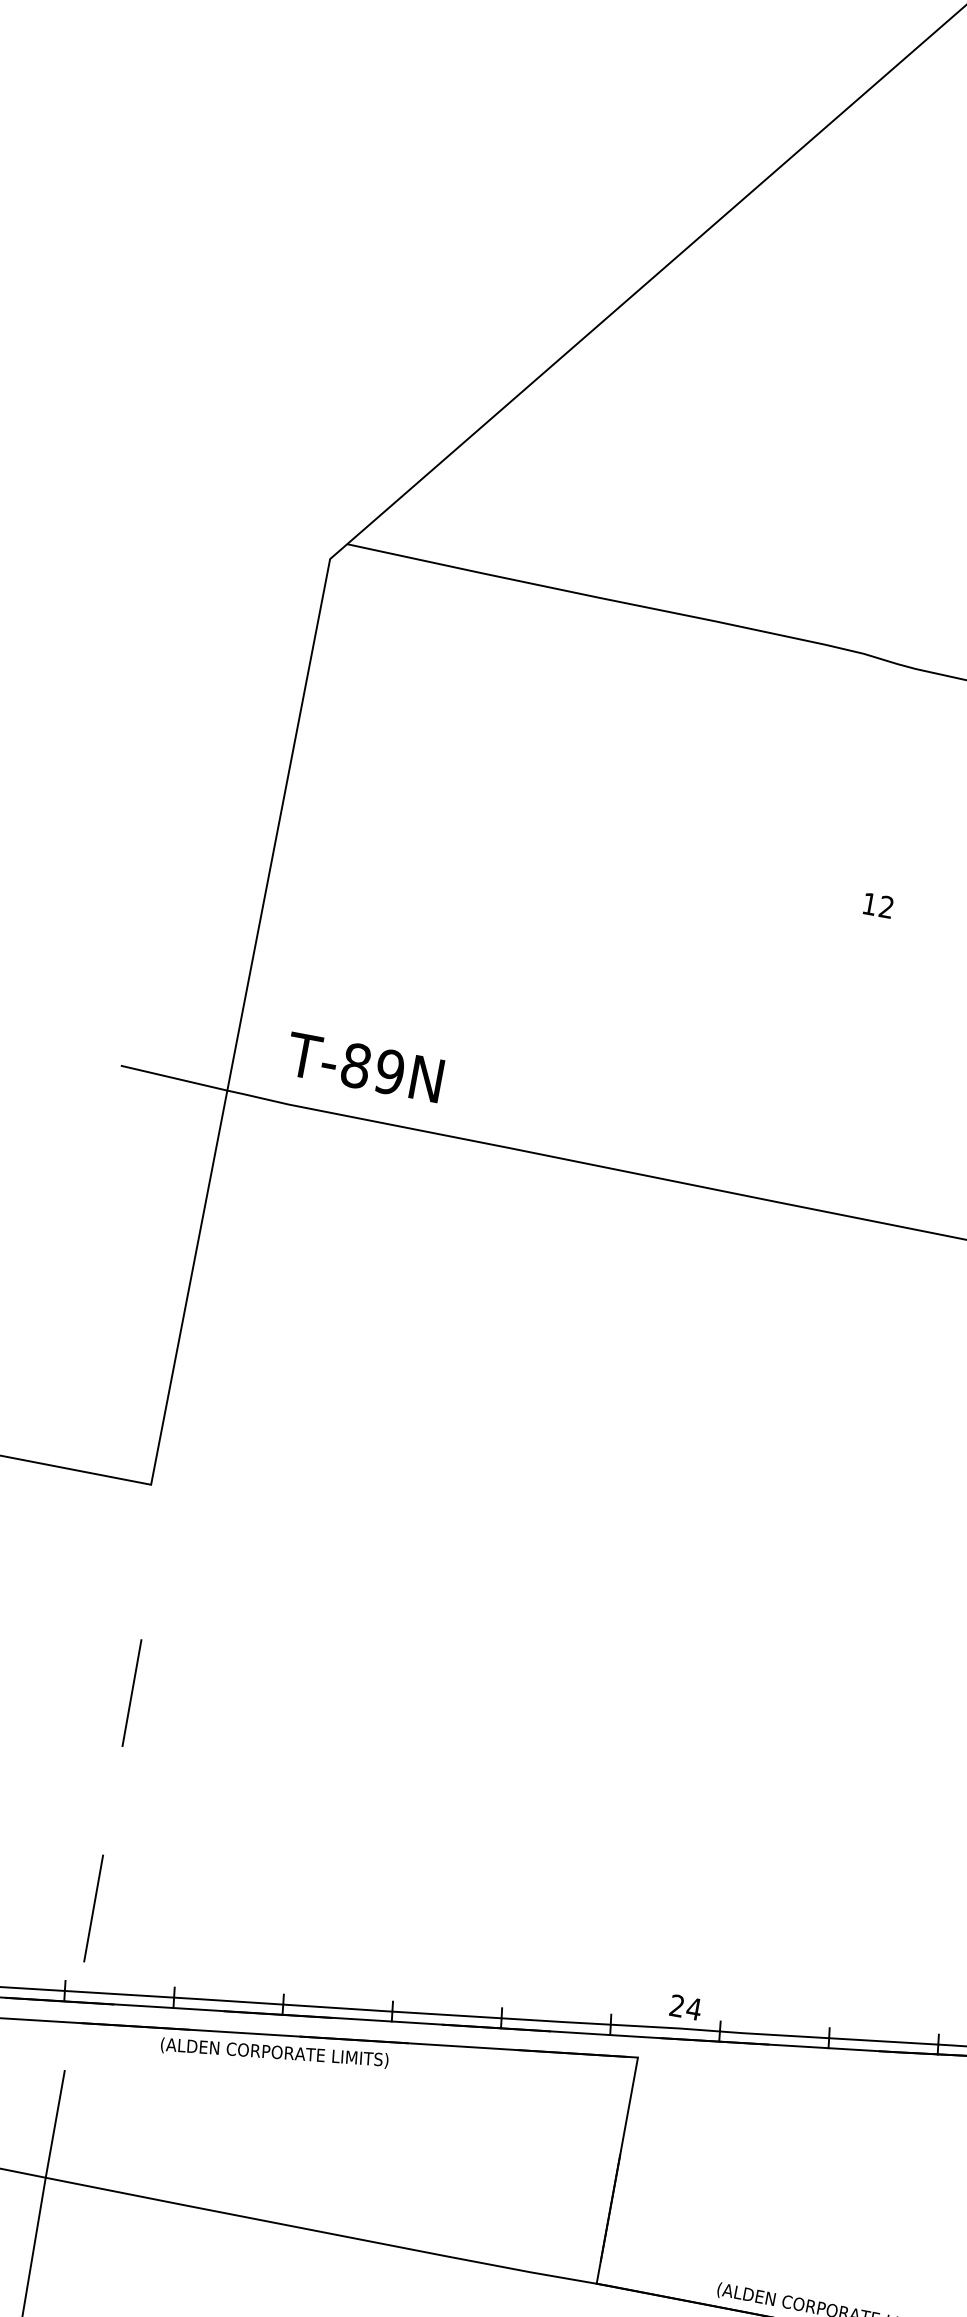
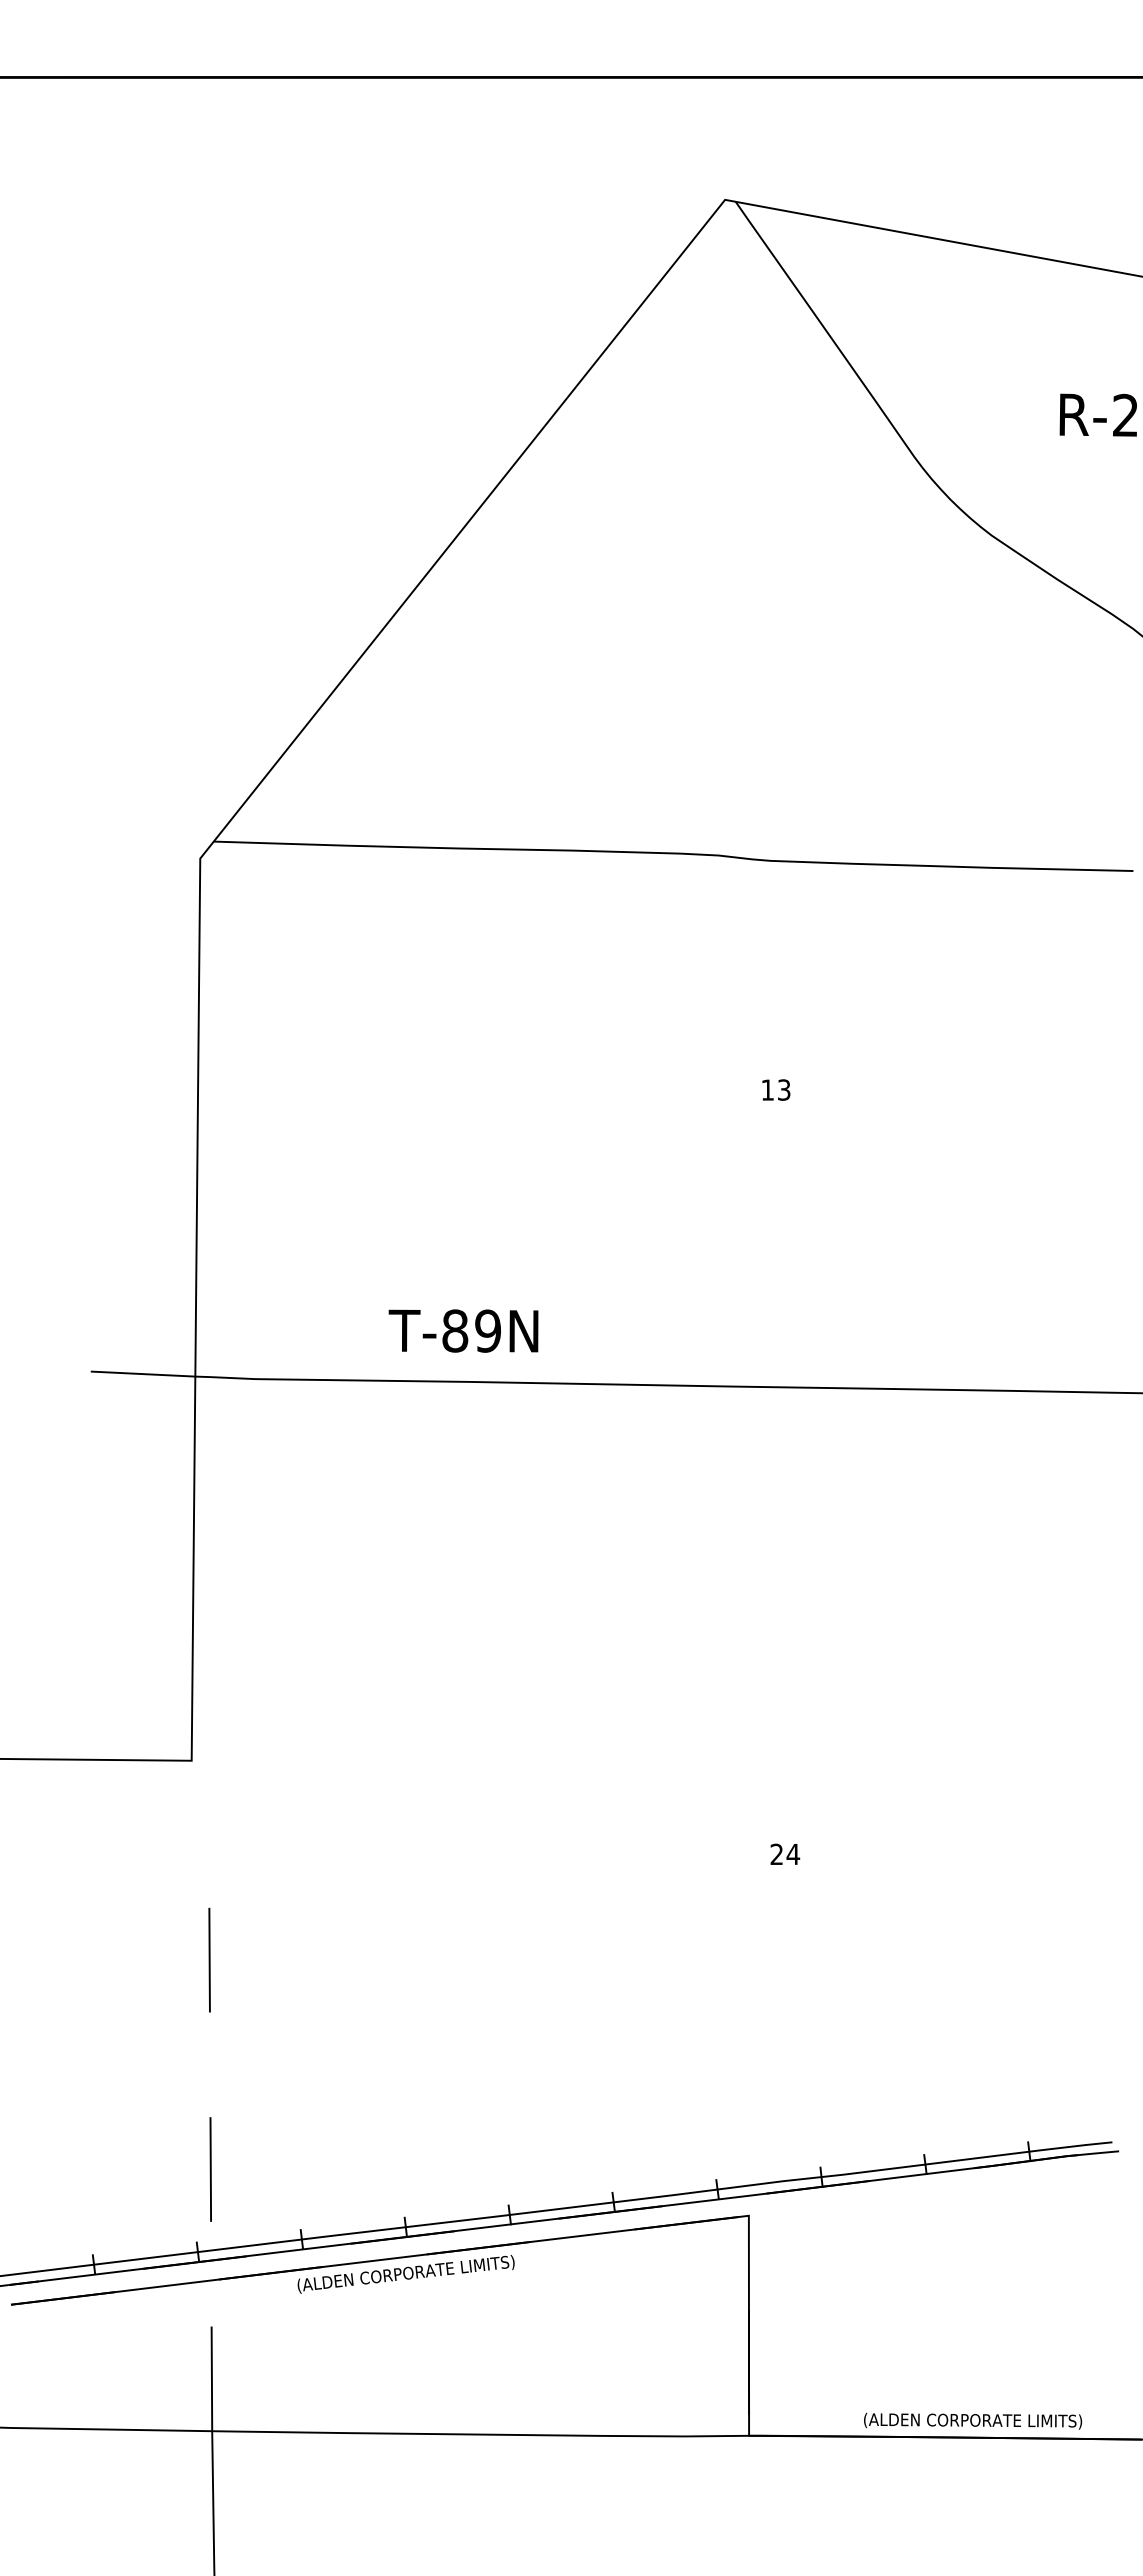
text: (887, 906) -> (784, 1089), 12 -> 13
text: (364, 1066) -> (463, 1330), moved
text: (686, 2006) -> (785, 1853), moved

